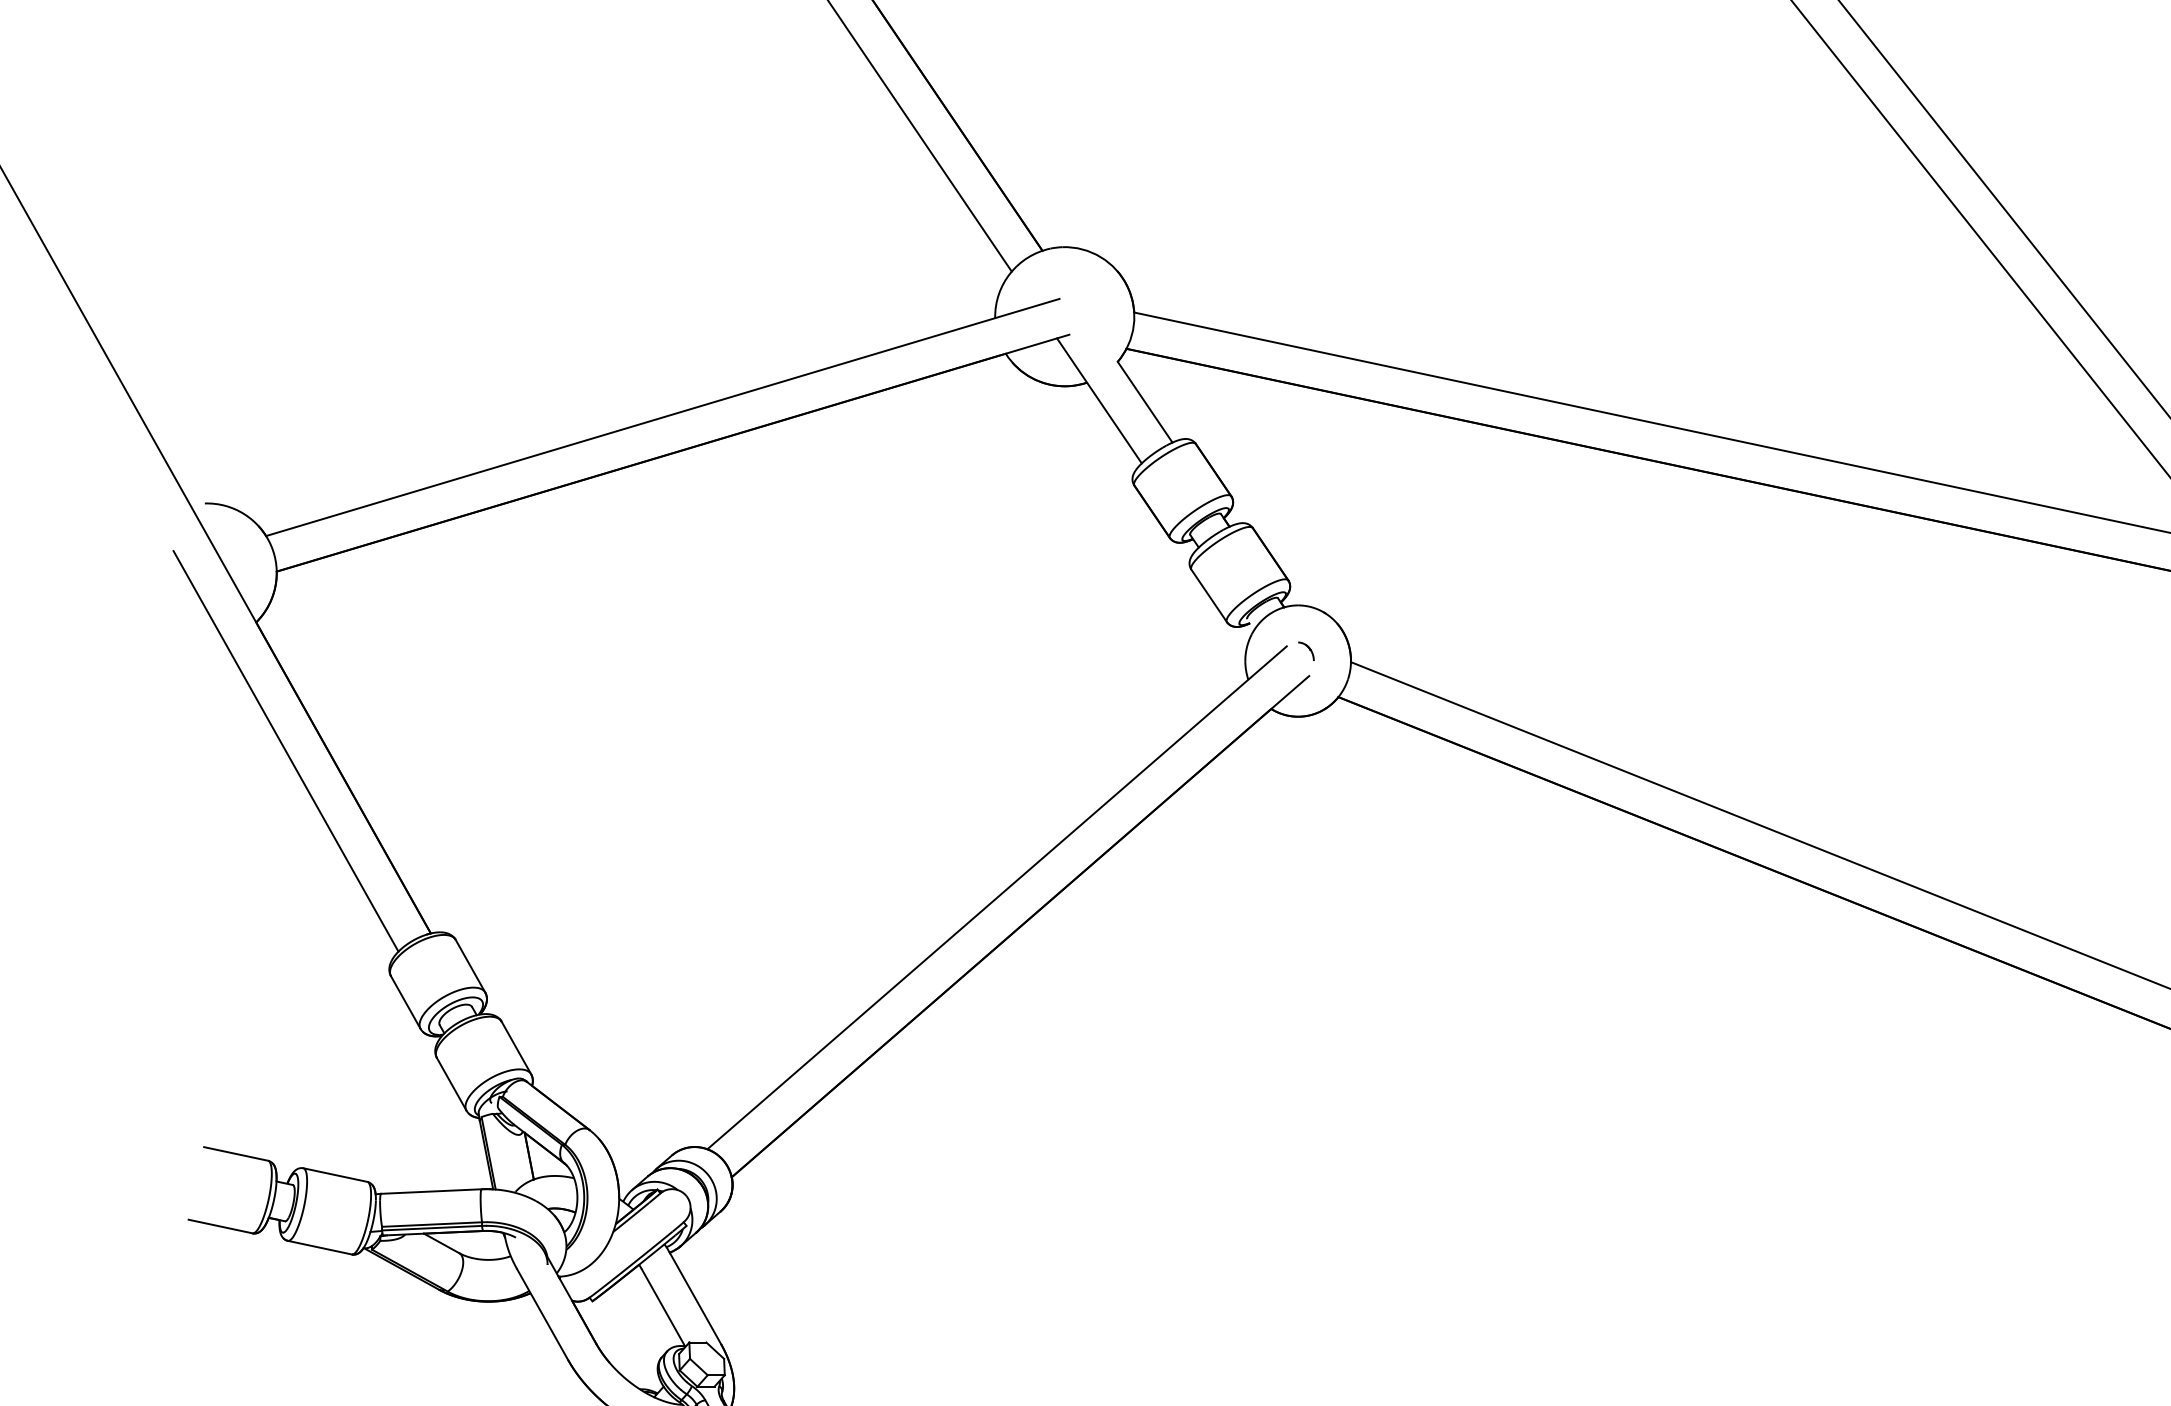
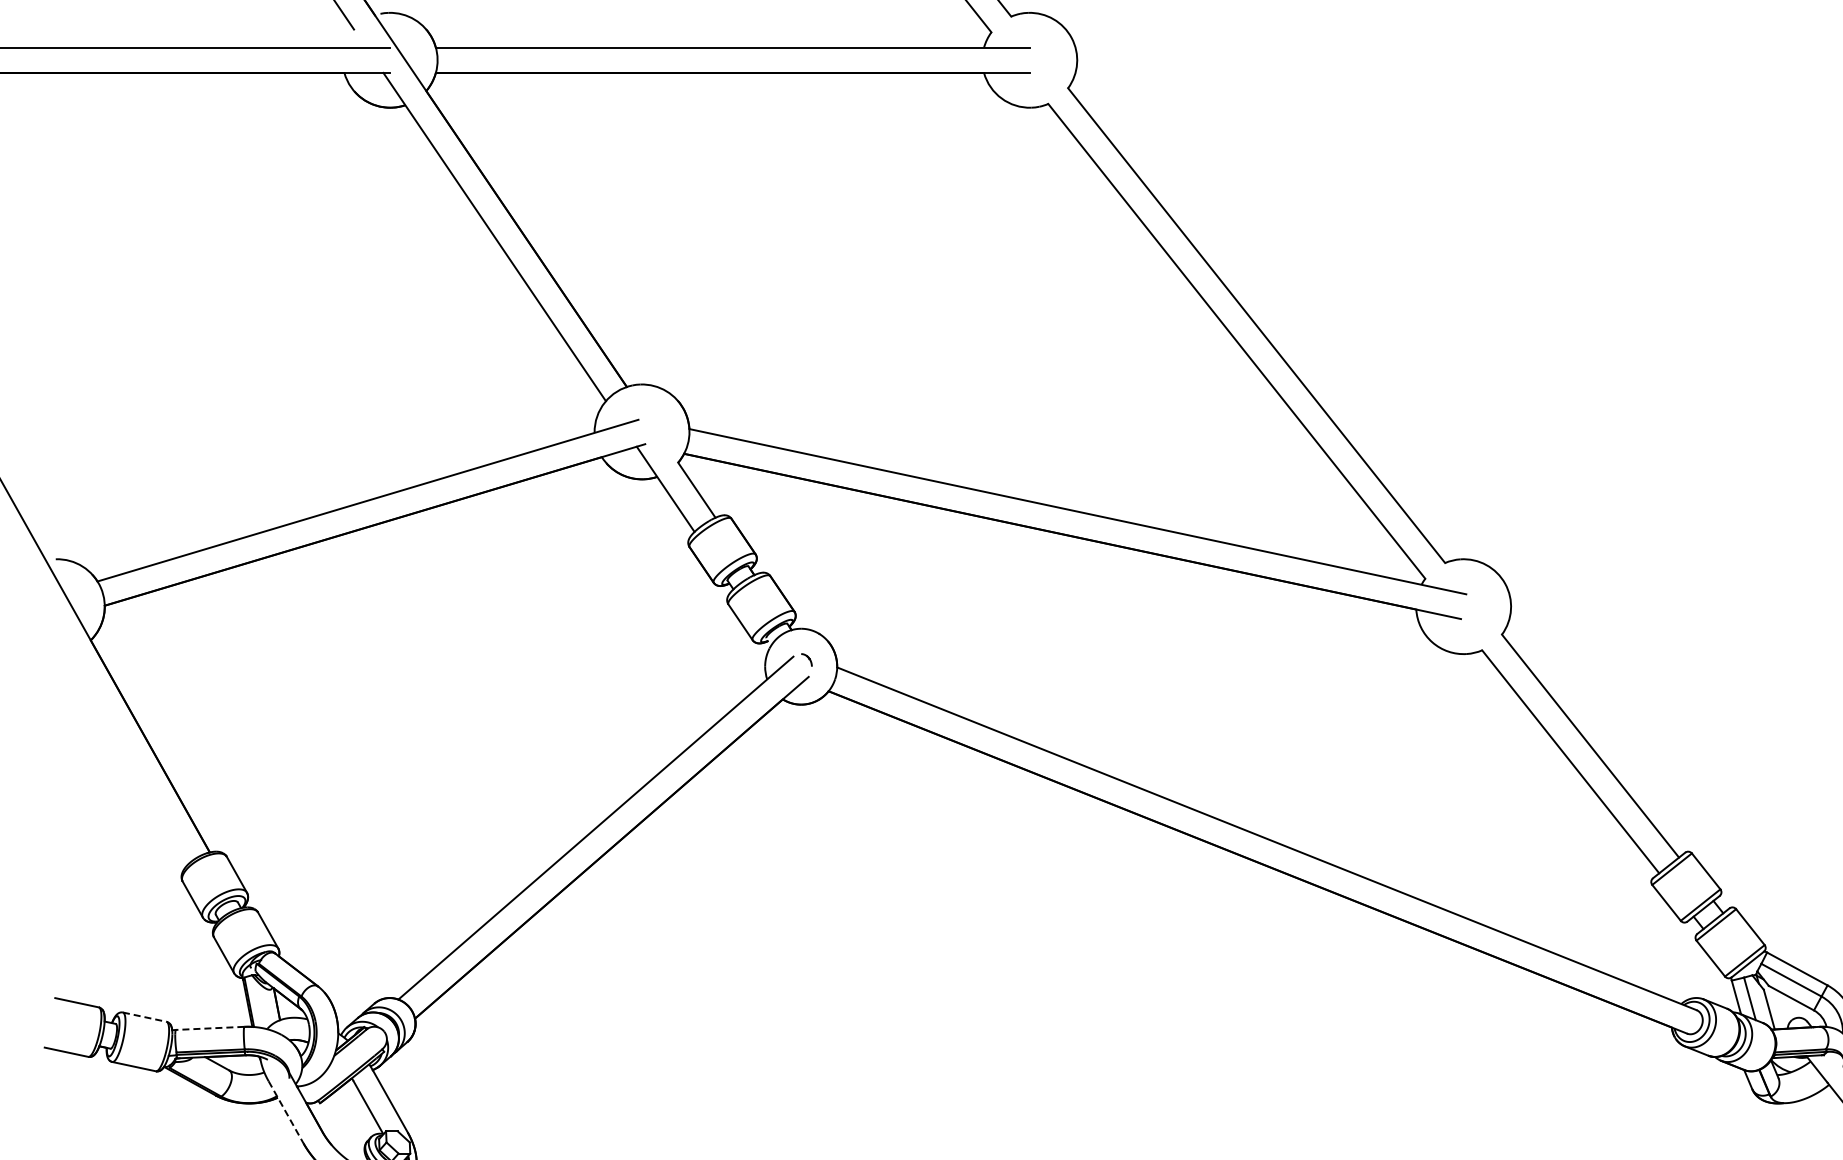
line: (285, 750) -> (110, 727), removed
line: (336, 1175) -> (145, 1017), solid -> dashed
line: (430, 1191) -> (209, 1028), solid -> dashed
line: (543, 1314) -> (286, 1112), solid -> dashed

